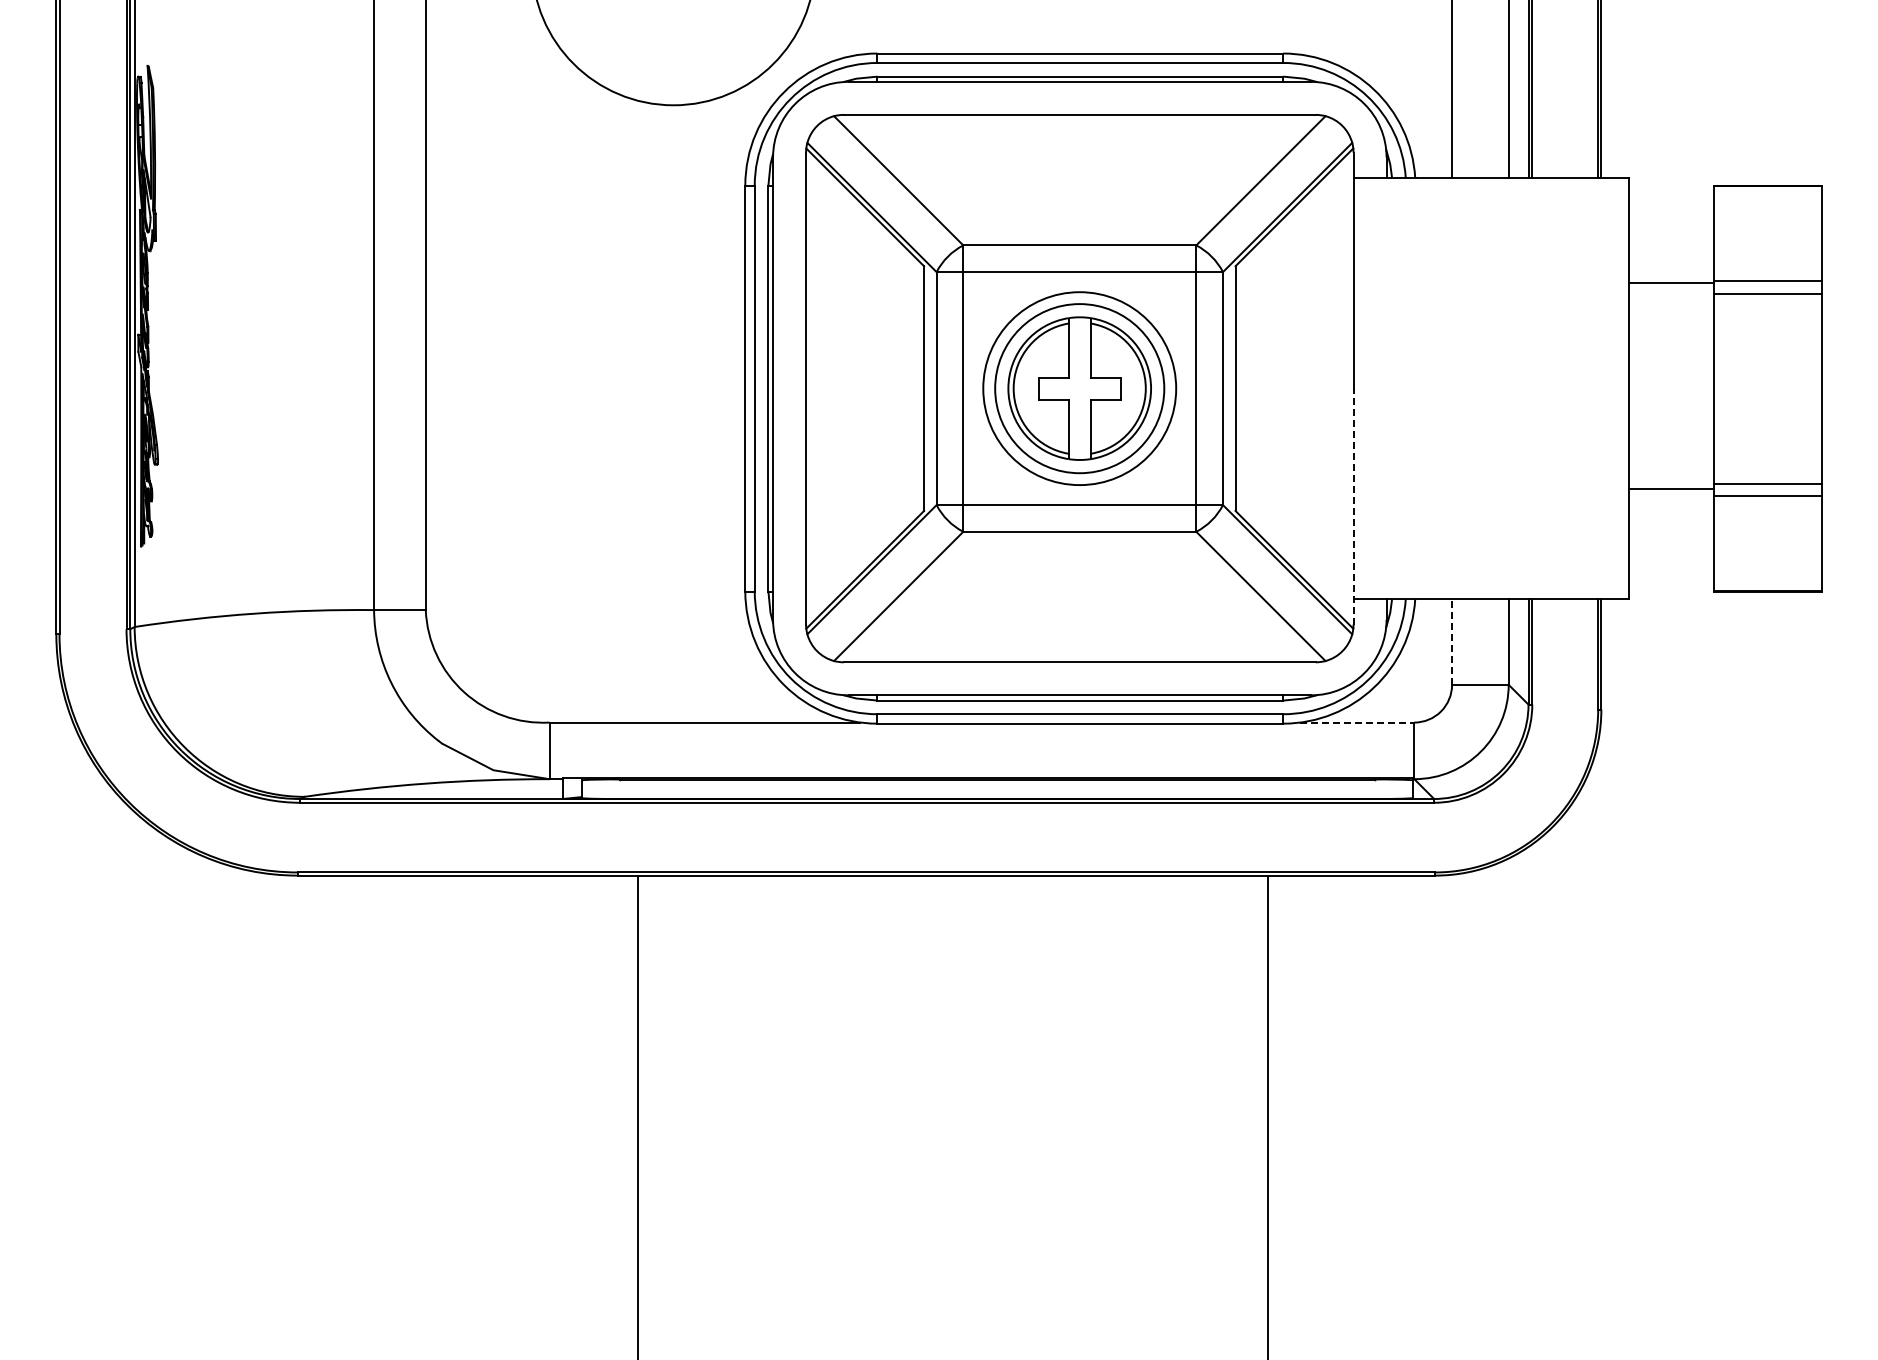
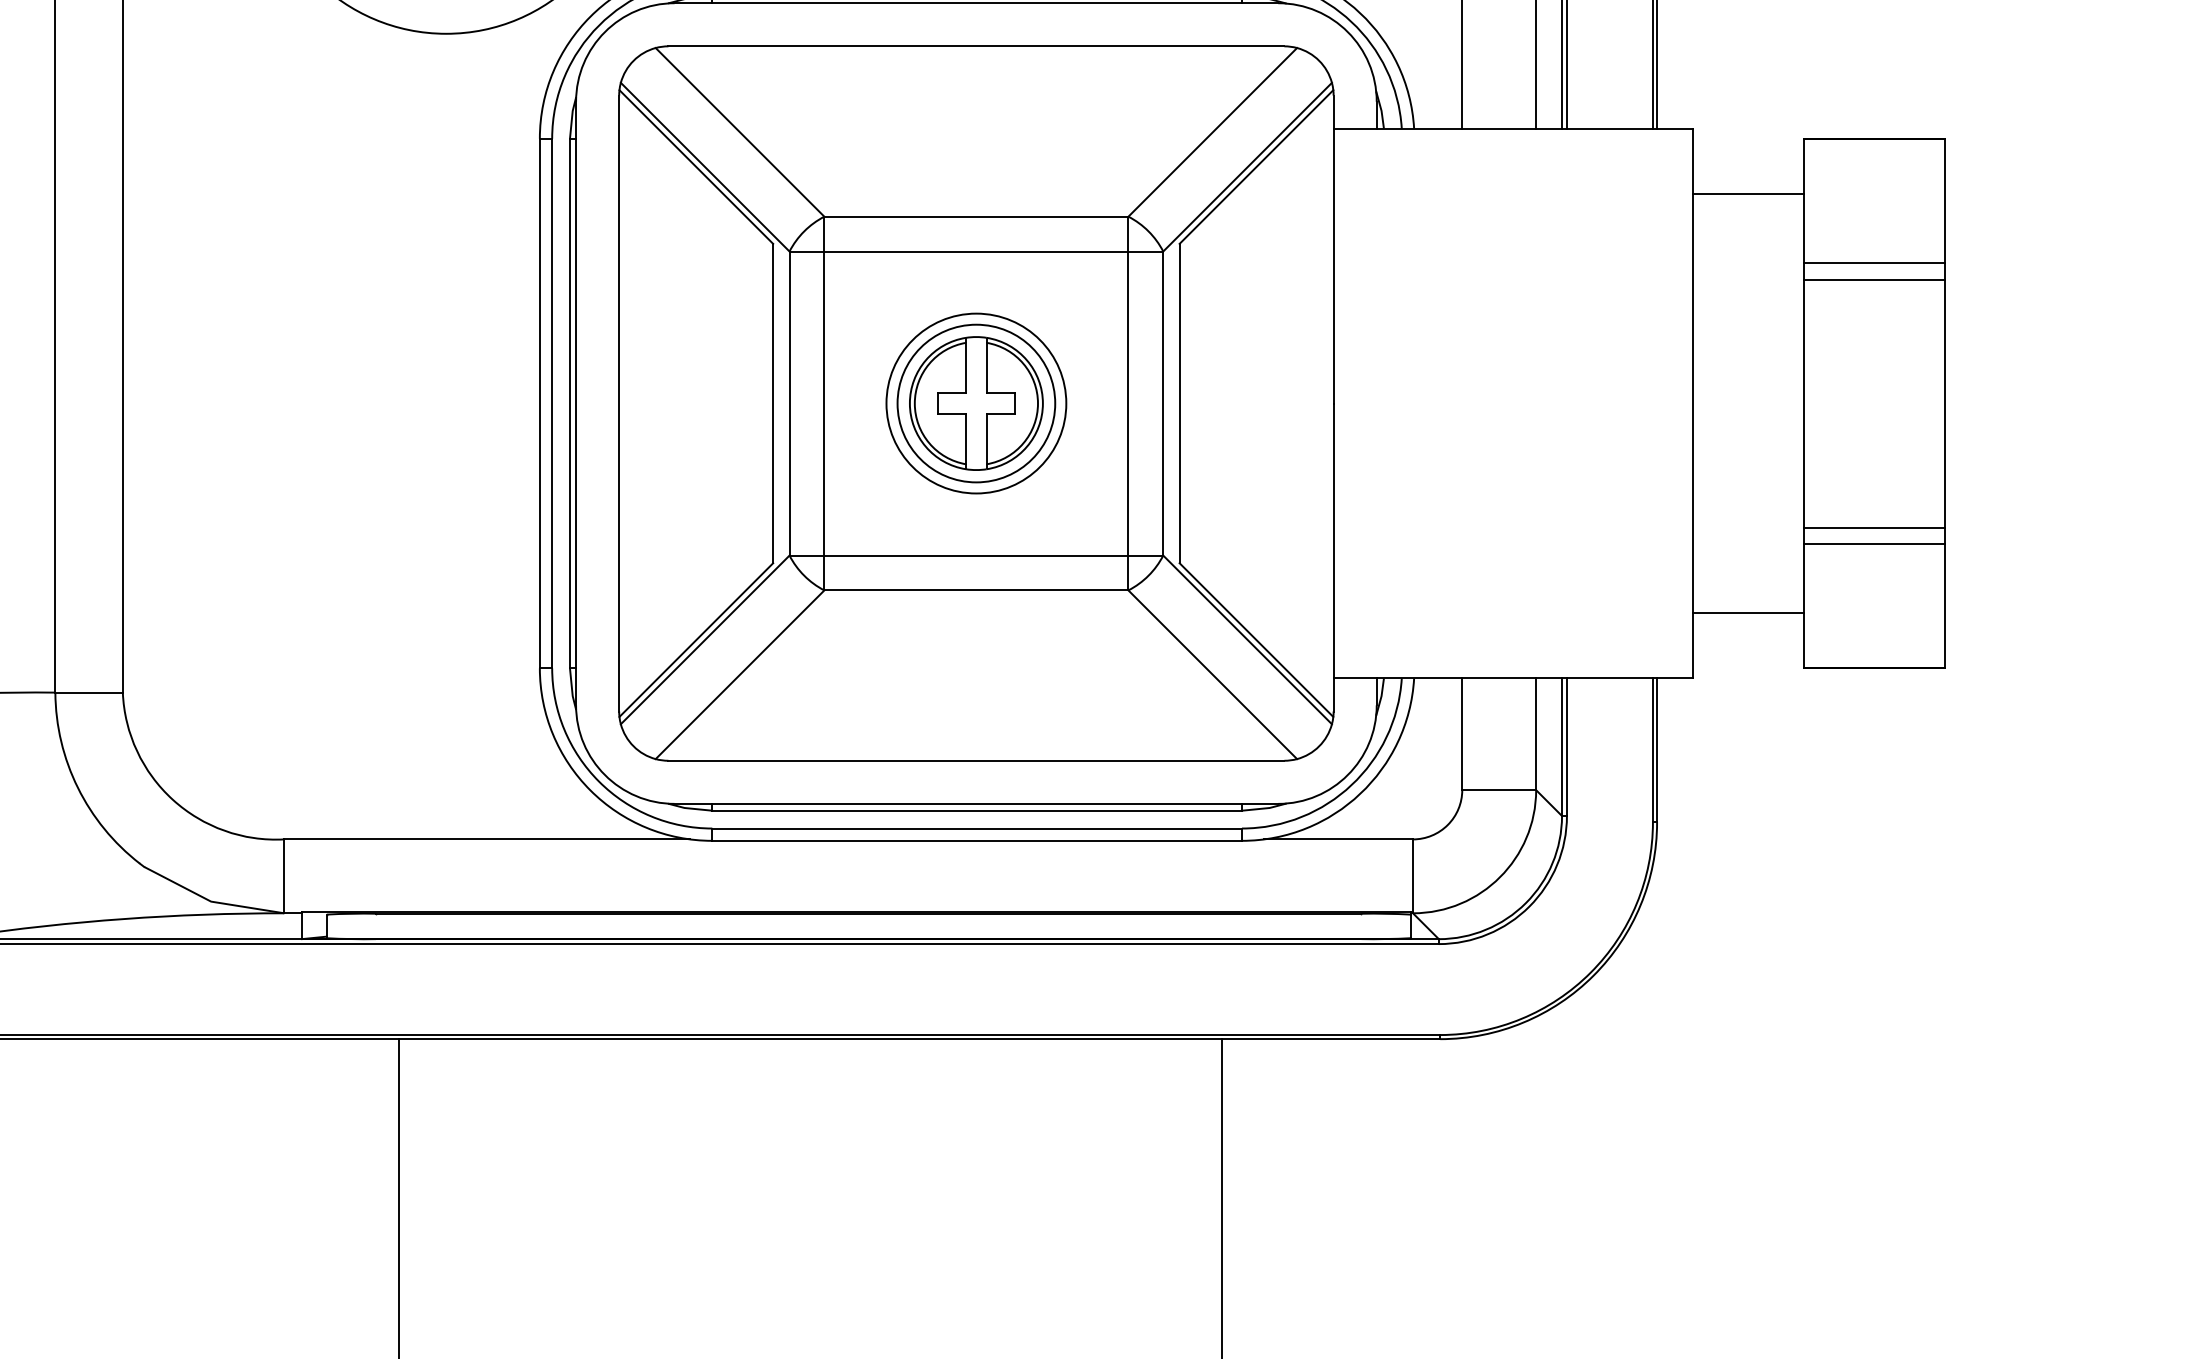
line: (1671, 283) -> (1748, 194), moved
part: (1079, 388) -> (975, 403), size x0.71
line: (1671, 489) -> (1748, 613), moved
line: (1353, 506) -> (1333, 557), dashed -> solid
line: (1452, 642) -> (1462, 734), dashed -> solid
line: (1357, 722) -> (1338, 839), dashed -> solid

